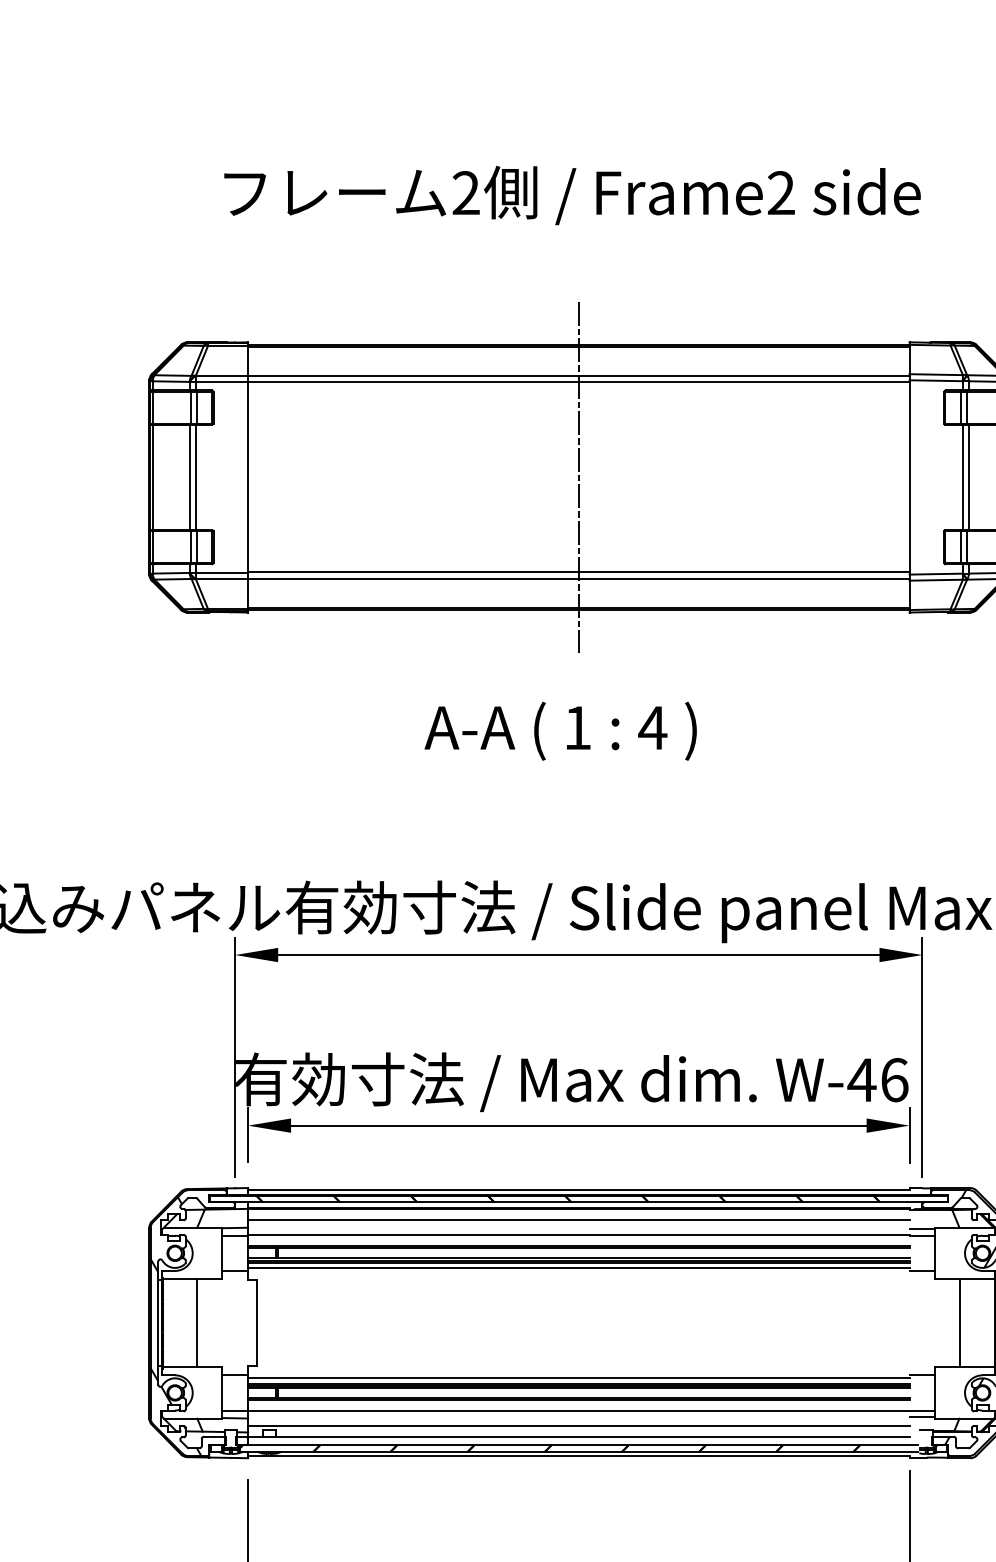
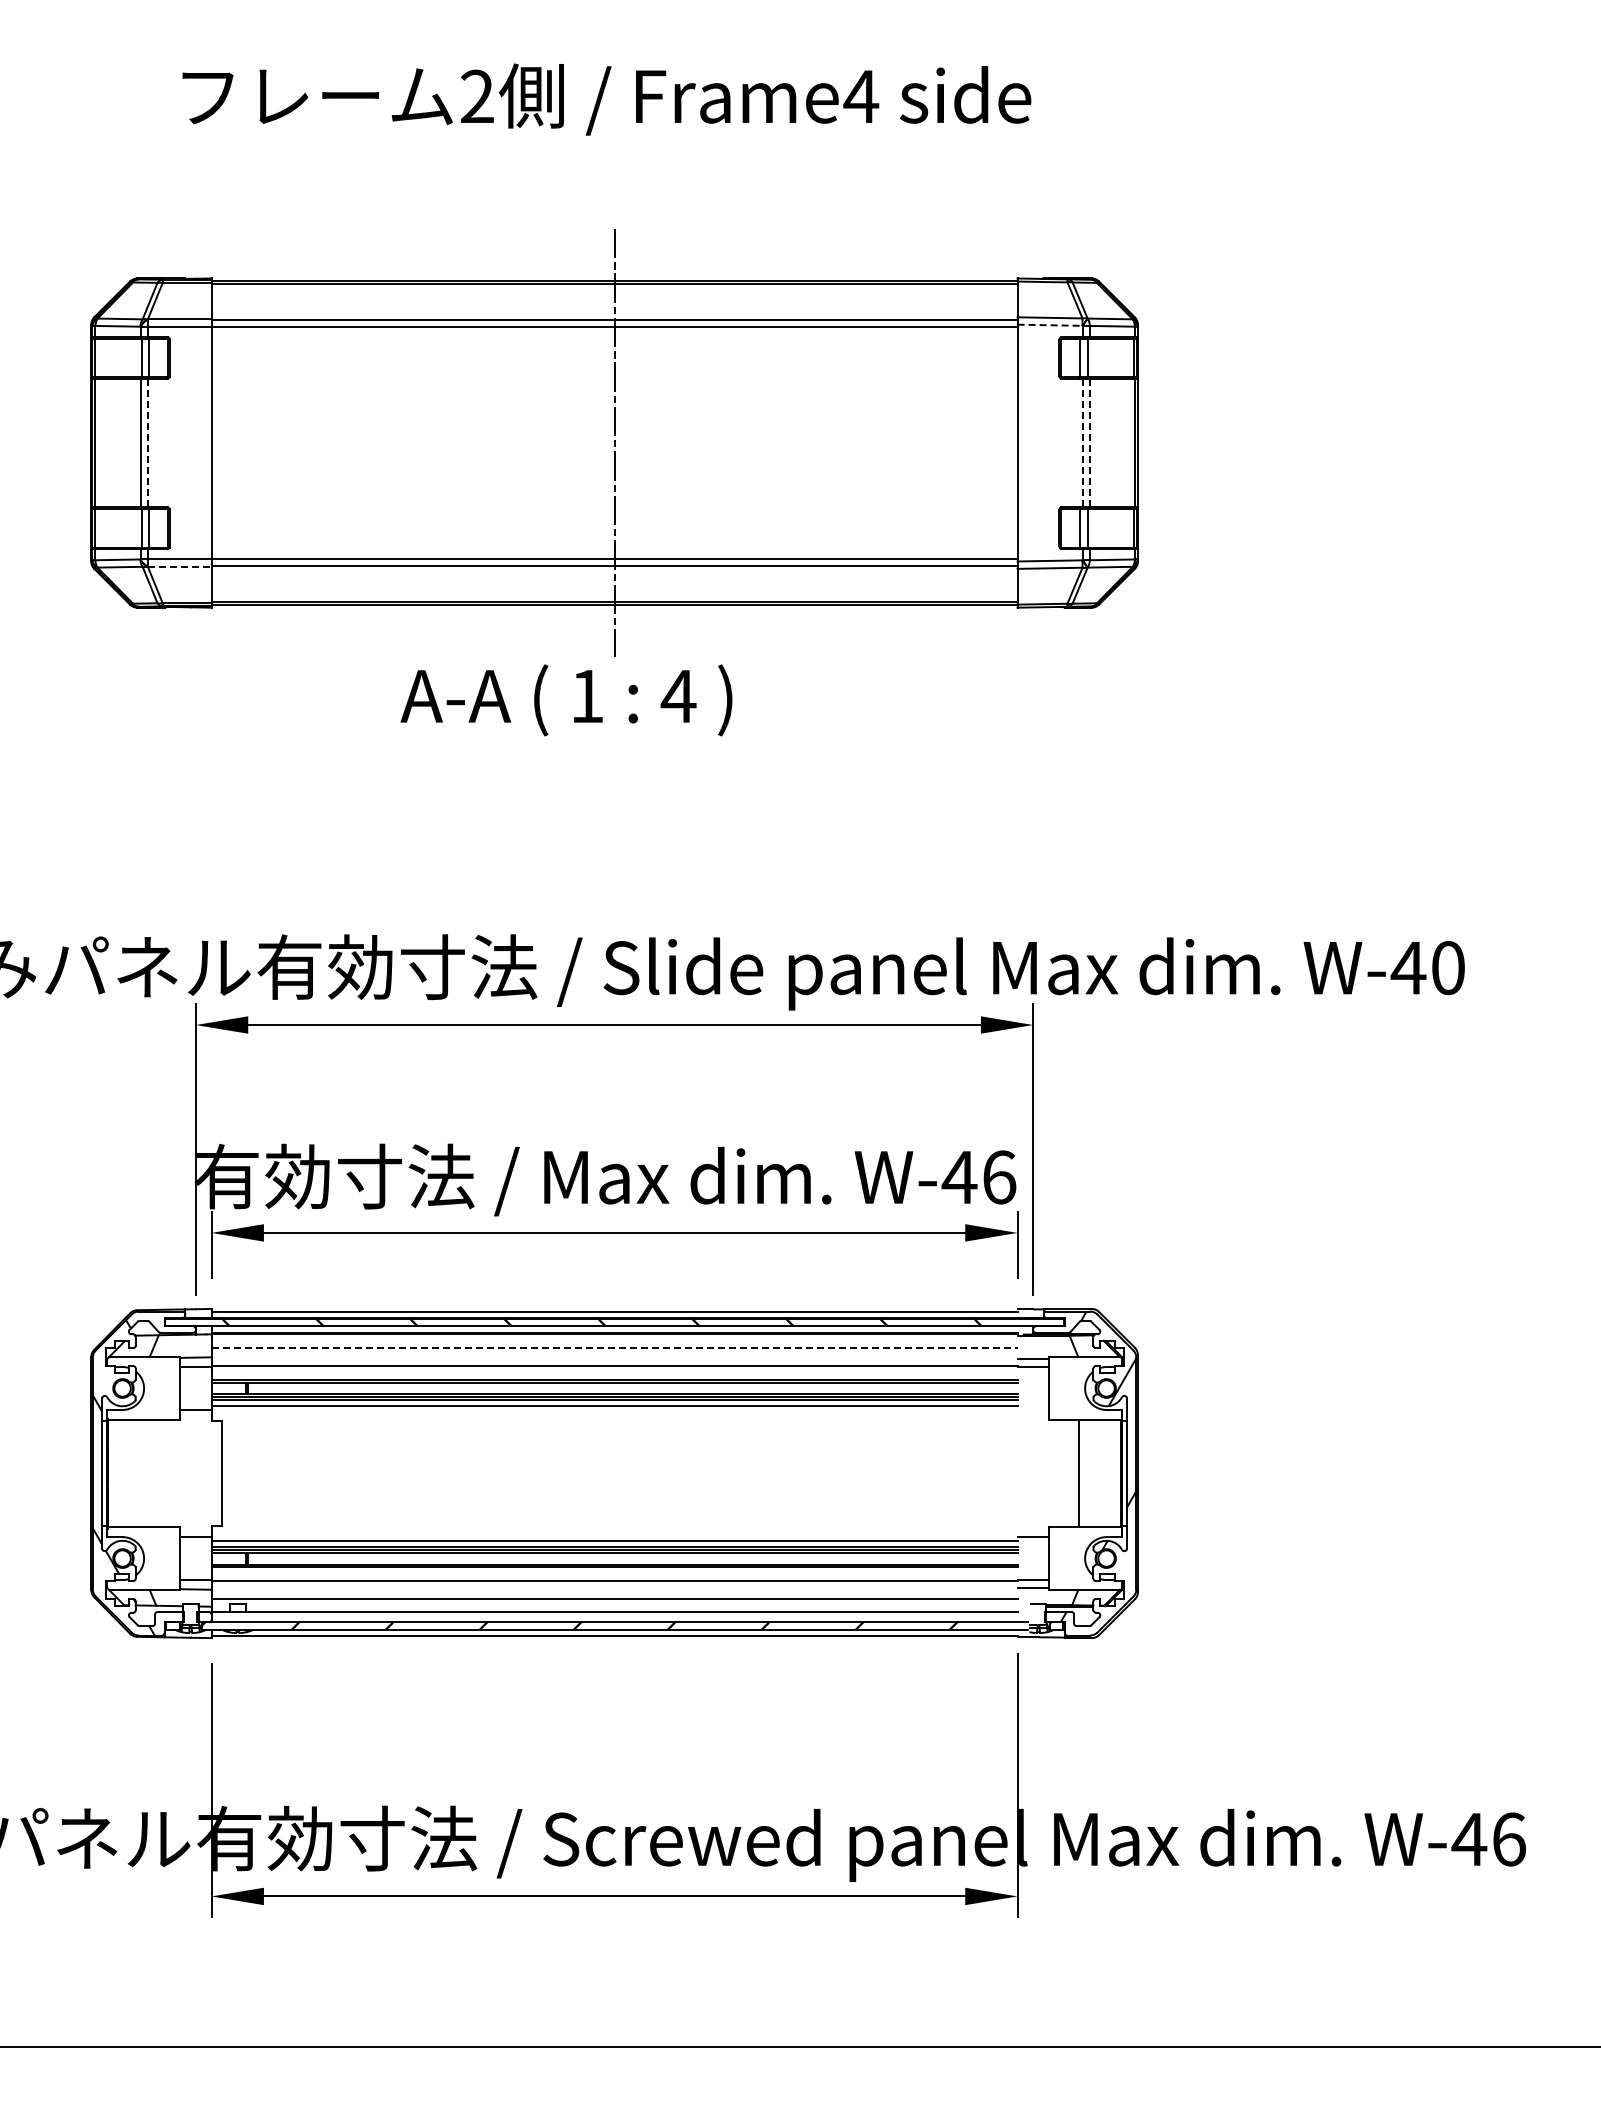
text: (781, 192) -> (861, 95), Frame2 -> Frame4
line: (936, 380) -> (1050, 325), solid -> dashed
line: (195, 476) -> (147, 442), solid -> dashed
line: (968, 476) -> (1089, 442), solid -> dashed
line: (962, 477) -> (1082, 443), solid -> dashed
line: (221, 578) -> (179, 566), solid -> dashed
text: (560, 731) -> (566, 700), moved
line: (578, 1220) -> (614, 1348), solid -> dashed
line: (921, 1270) -> (1032, 1409), removed
line: (196, 1323) -> (148, 1473), removed

